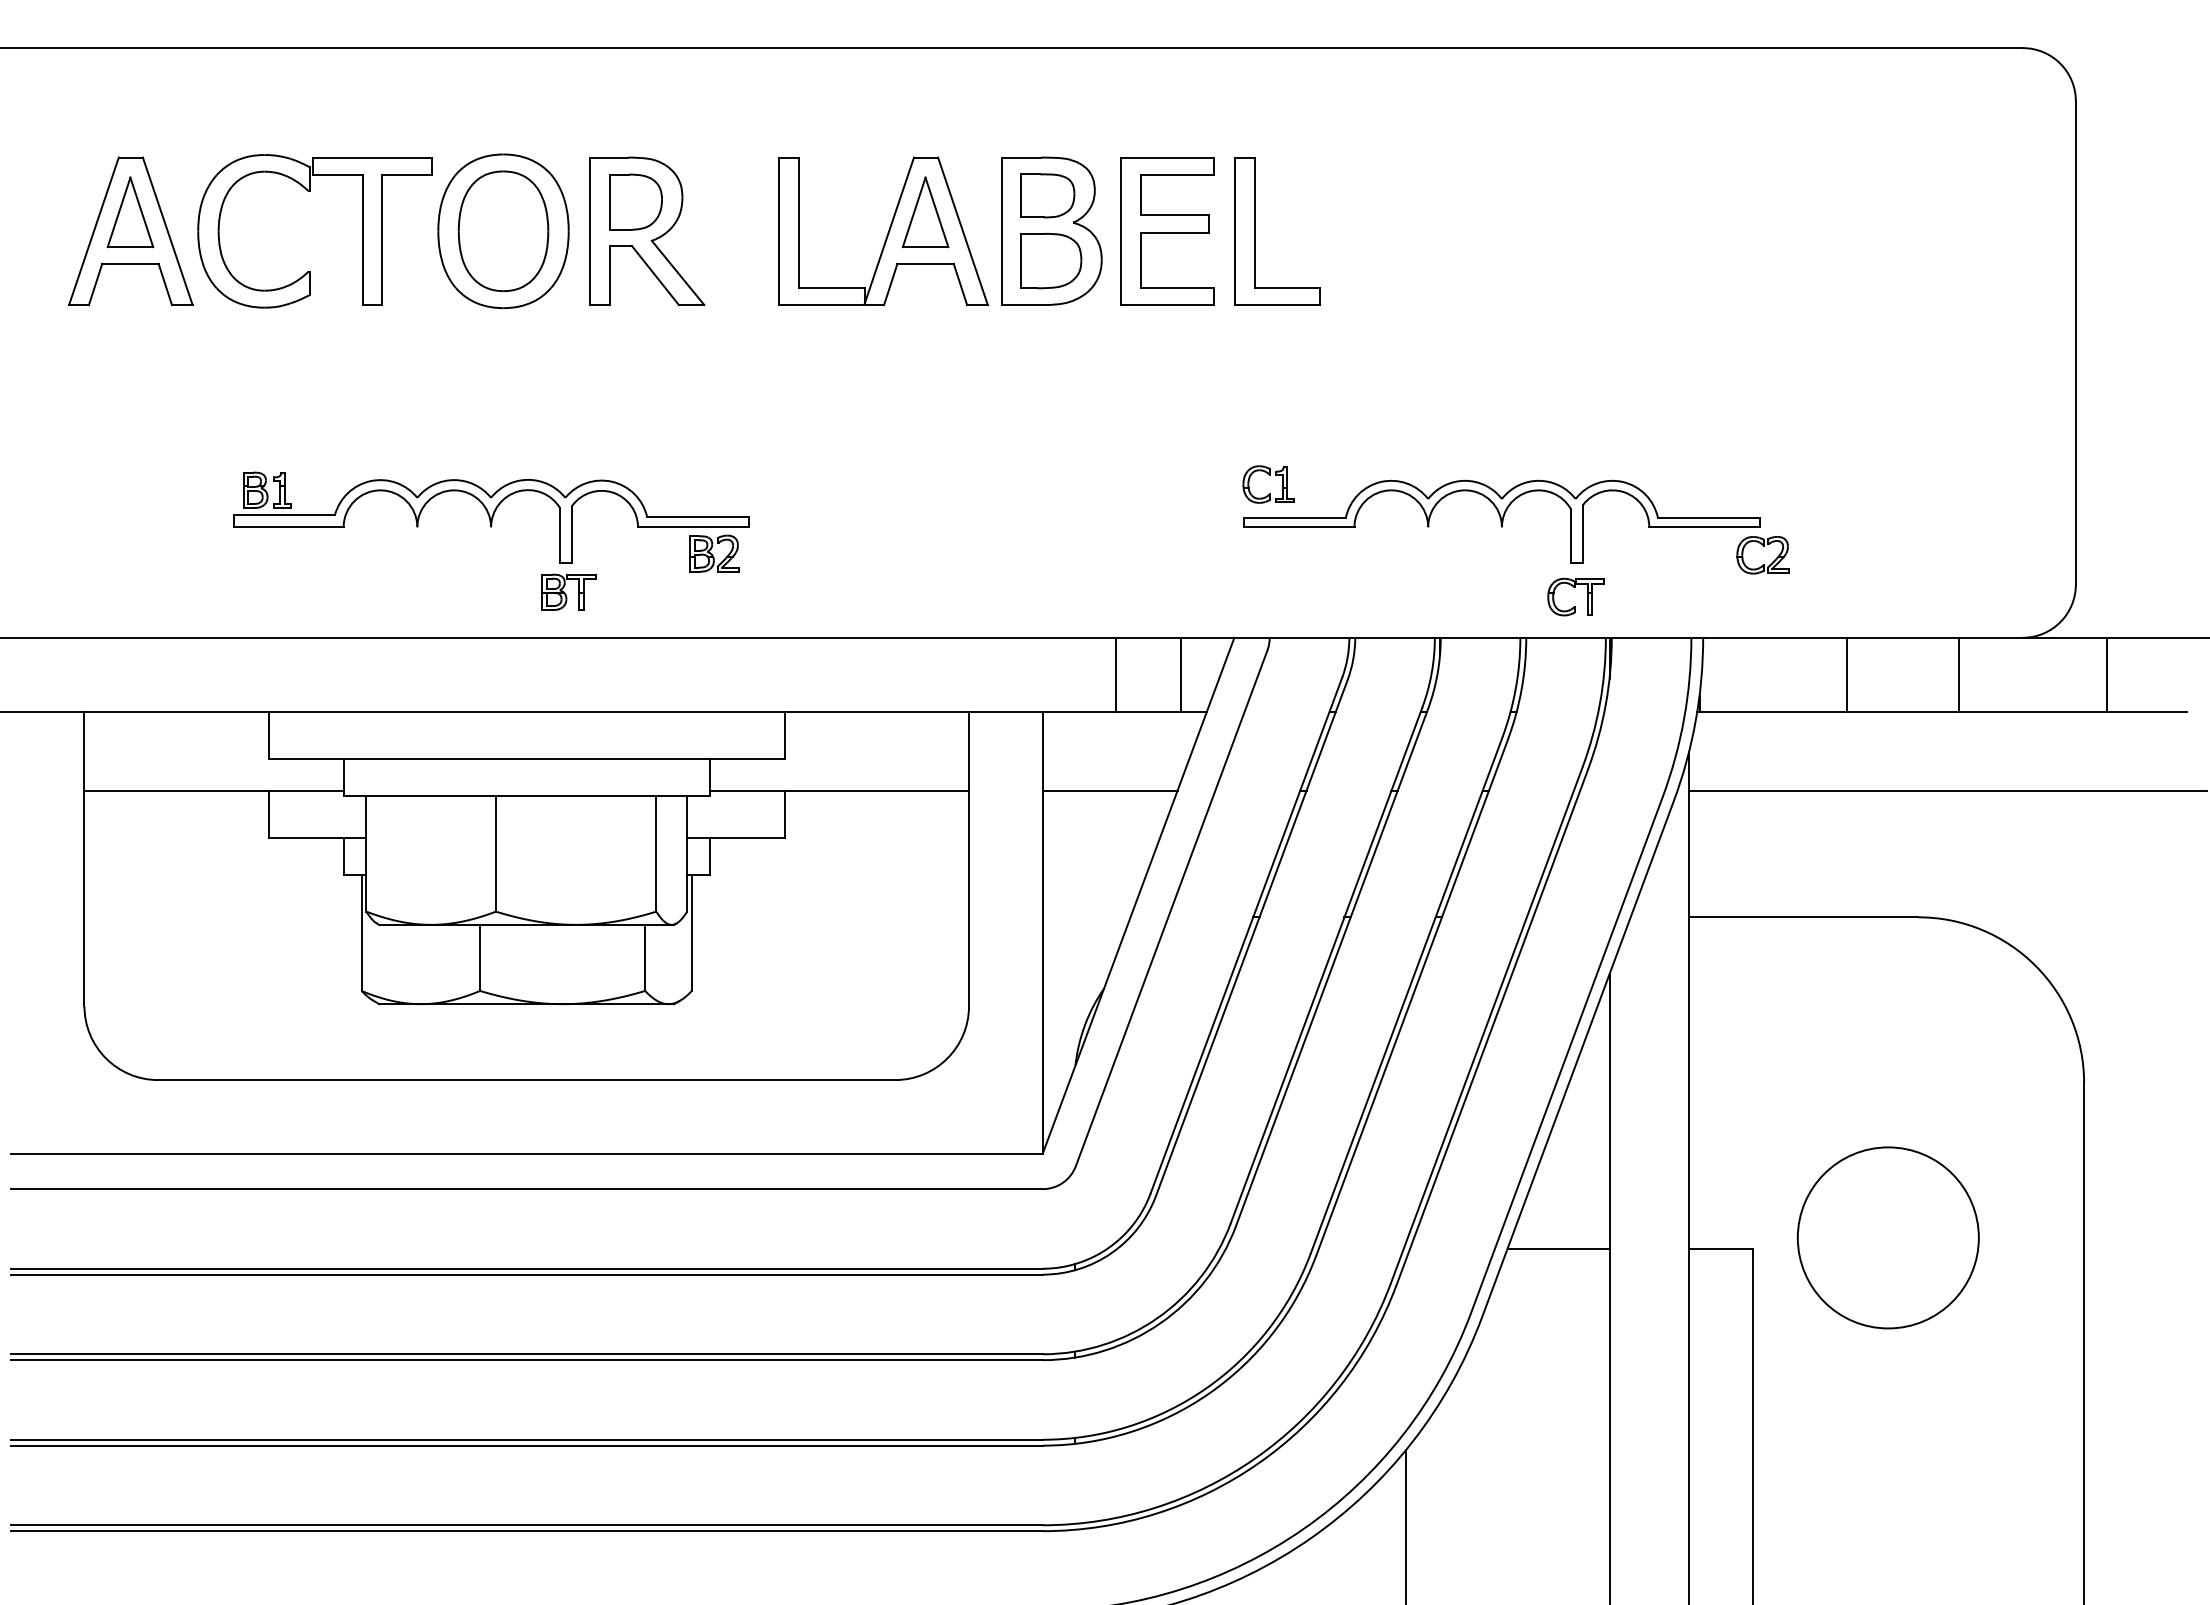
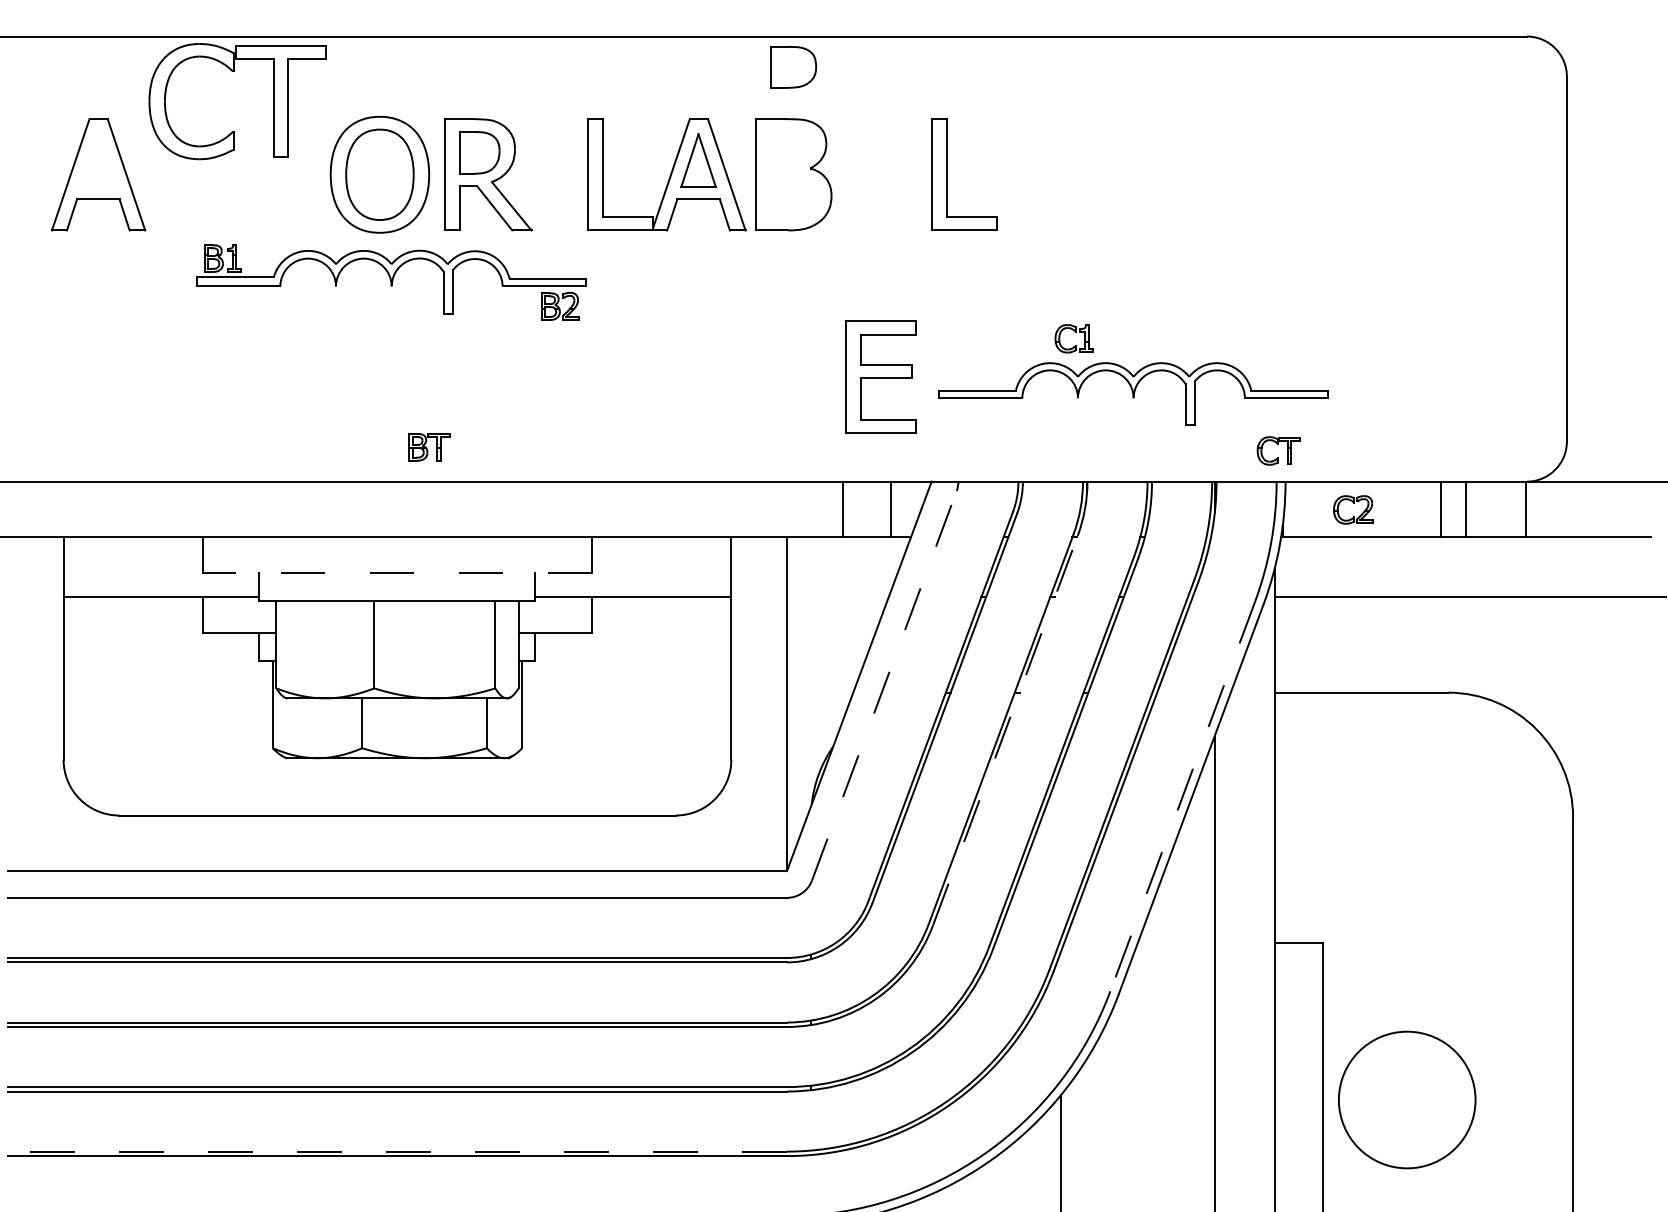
part: (310, 191) -> (234, 71), moved
part: (1047, 195) -> (790, 147), removed
part: (130, 212) -> (98, 160), removed
part: (1167, 231) -> (881, 377), moved
part: (1051, 261) -> (793, 67), moved
part: (1269, 475) -> (1075, 331), moved
part: (491, 521) -> (392, 282), moved
part: (1762, 564) -> (1352, 516), moved
part: (1575, 606) -> (1278, 458), moved
line: (1847, 674) -> (1466, 509), moved
line: (1959, 674) -> (1441, 509), moved
line: (2106, 674) -> (1525, 509), moved
line: (526, 758) -> (397, 572), solid -> dashed
line: (1109, 790) -> (837, 596), removed
line: (1171, 907) -> (884, 685), solid -> dashed
line: (1332, 967) -> (1005, 730), solid -> dashed
line: (1566, 1055) -> (1182, 796), solid -> dashed
circle: (1887, 1237) -> (1406, 1099), moved
line: (1558, 1248) -> (1176, 942), removed
line: (526, 1525) -> (397, 1151), solid -> dashed

